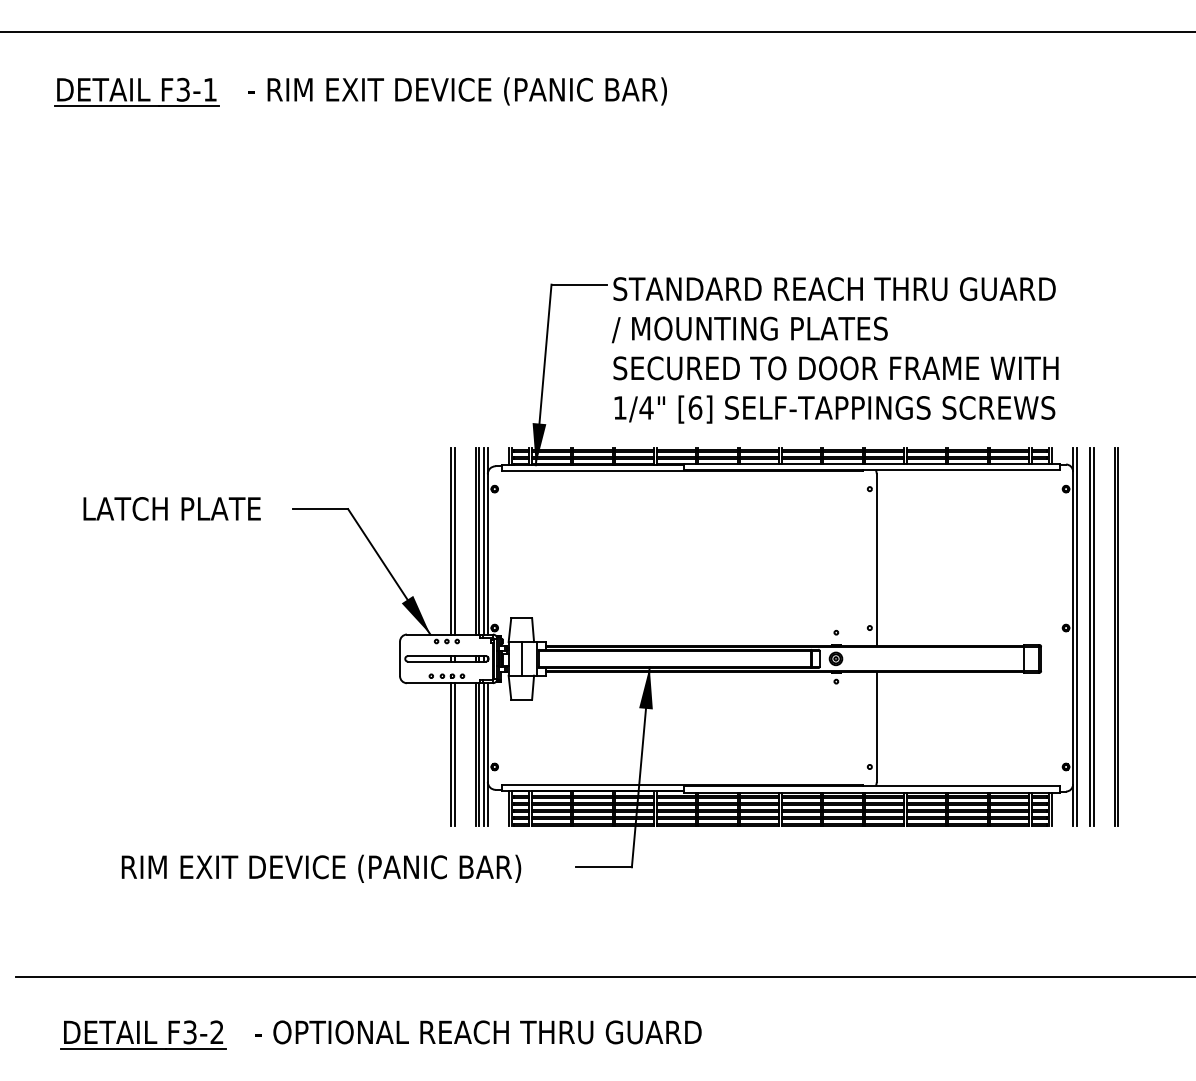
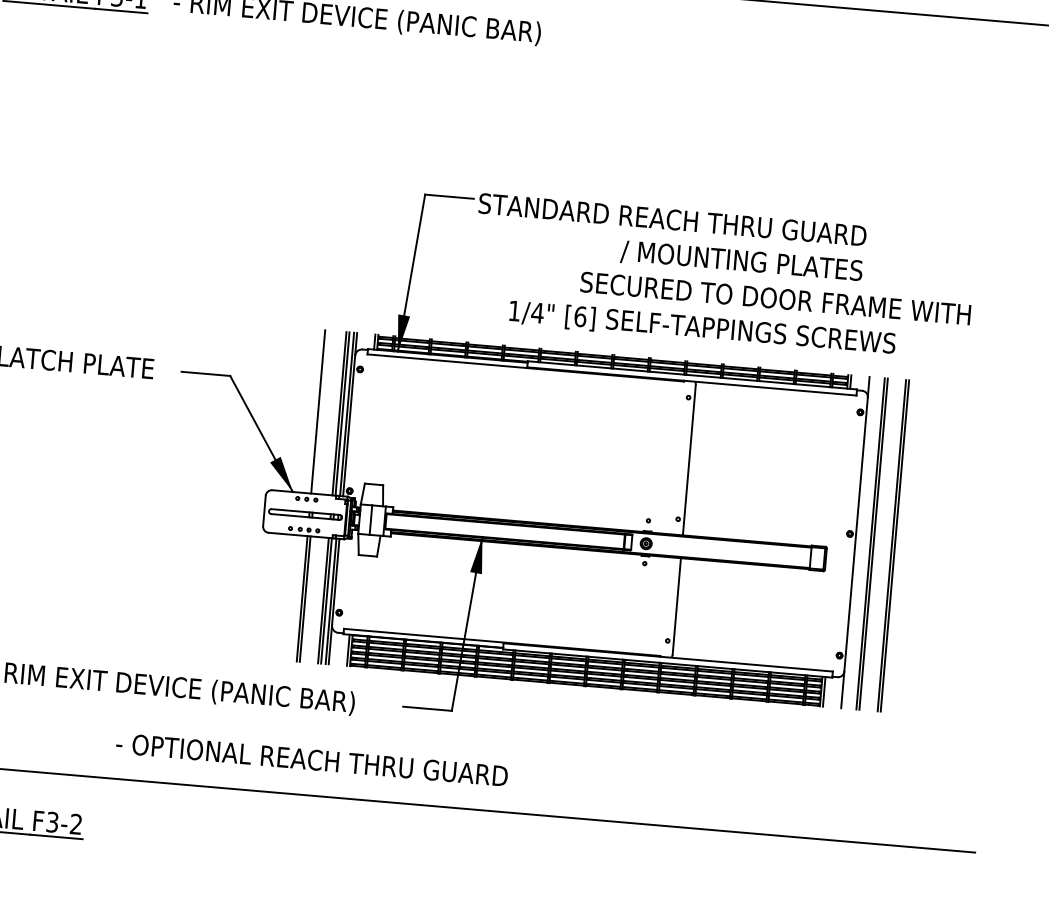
text: (749, 329) -> (741, 261), moved
text: (835, 368) -> (775, 298), moved
text: (834, 409) -> (702, 328), moved
line: (454, 541) -> (320, 412), removed
line: (1076, 637) -> (858, 543), removed
text: (478, 1032) -> (312, 759), moved

